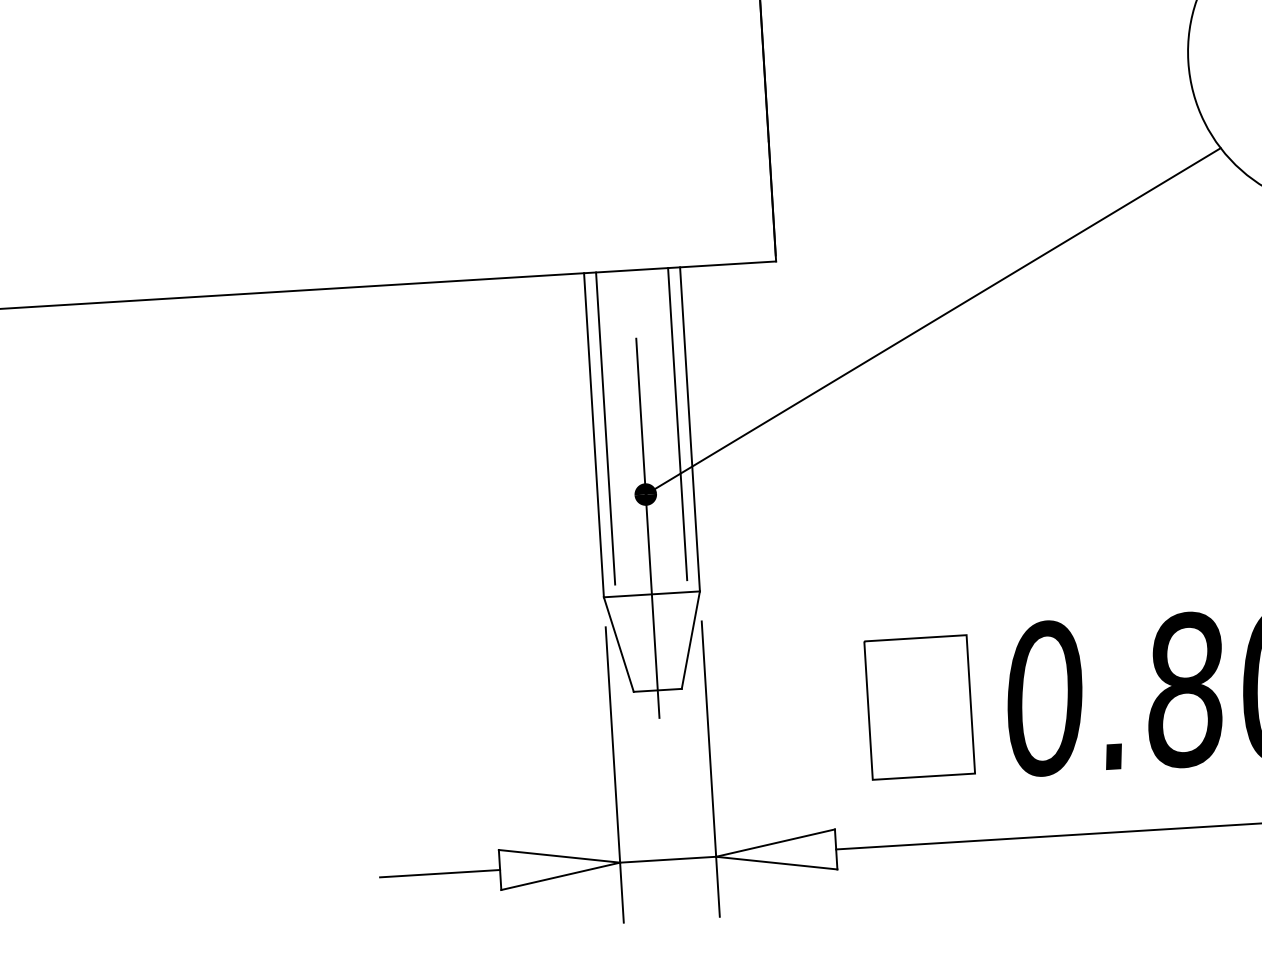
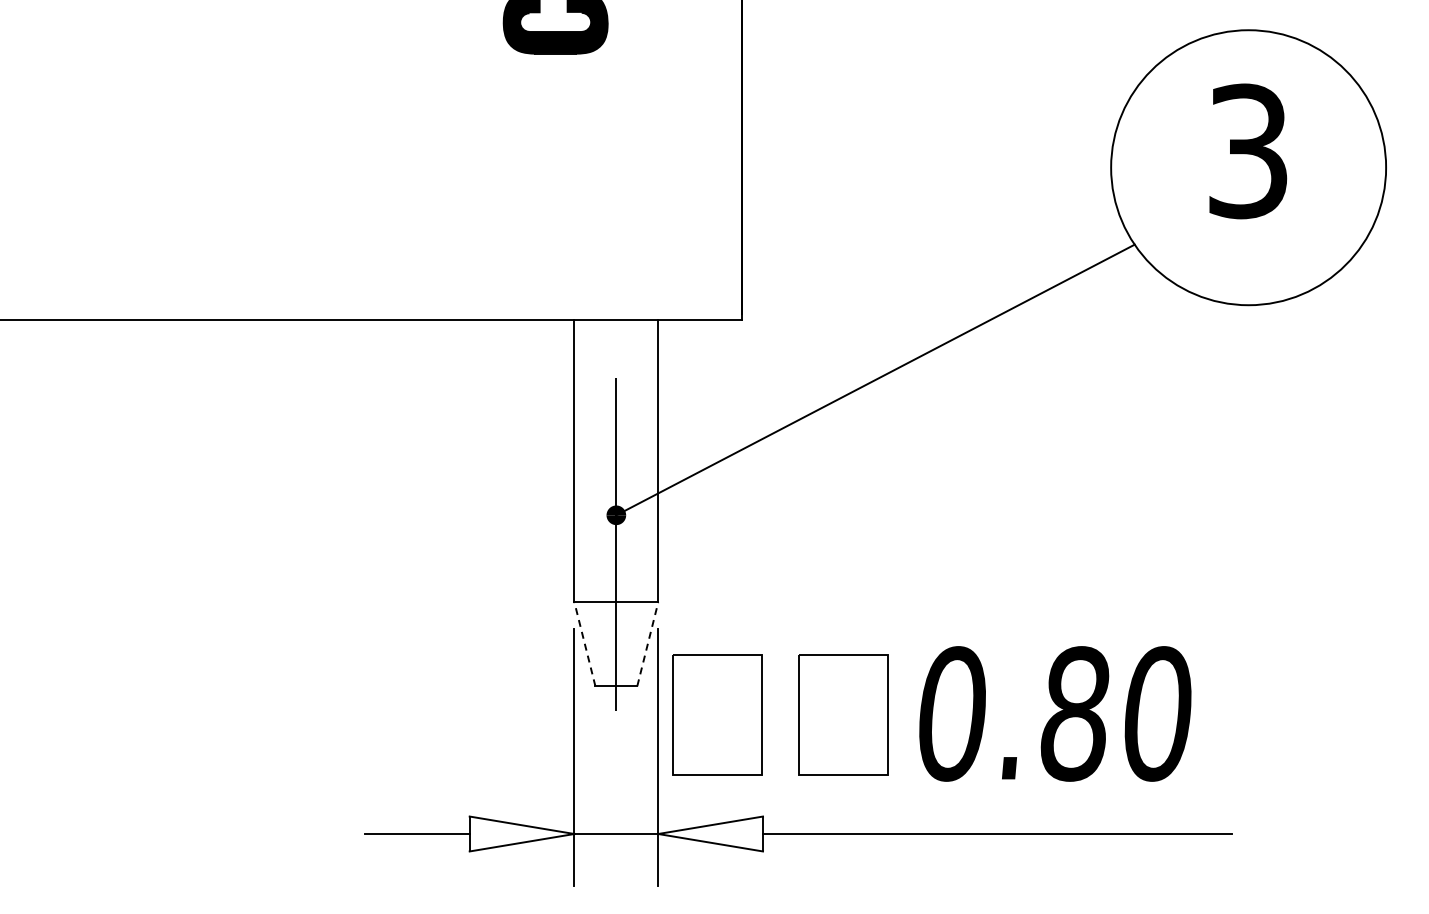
line: (677, 423) -> (647, 455), removed
line: (605, 428) -> (584, 455), removed
line: (690, 639) -> (647, 643), solid -> dashed
line: (618, 643) -> (584, 643), solid -> dashed
part: (775, 715) -> (717, 714), added

